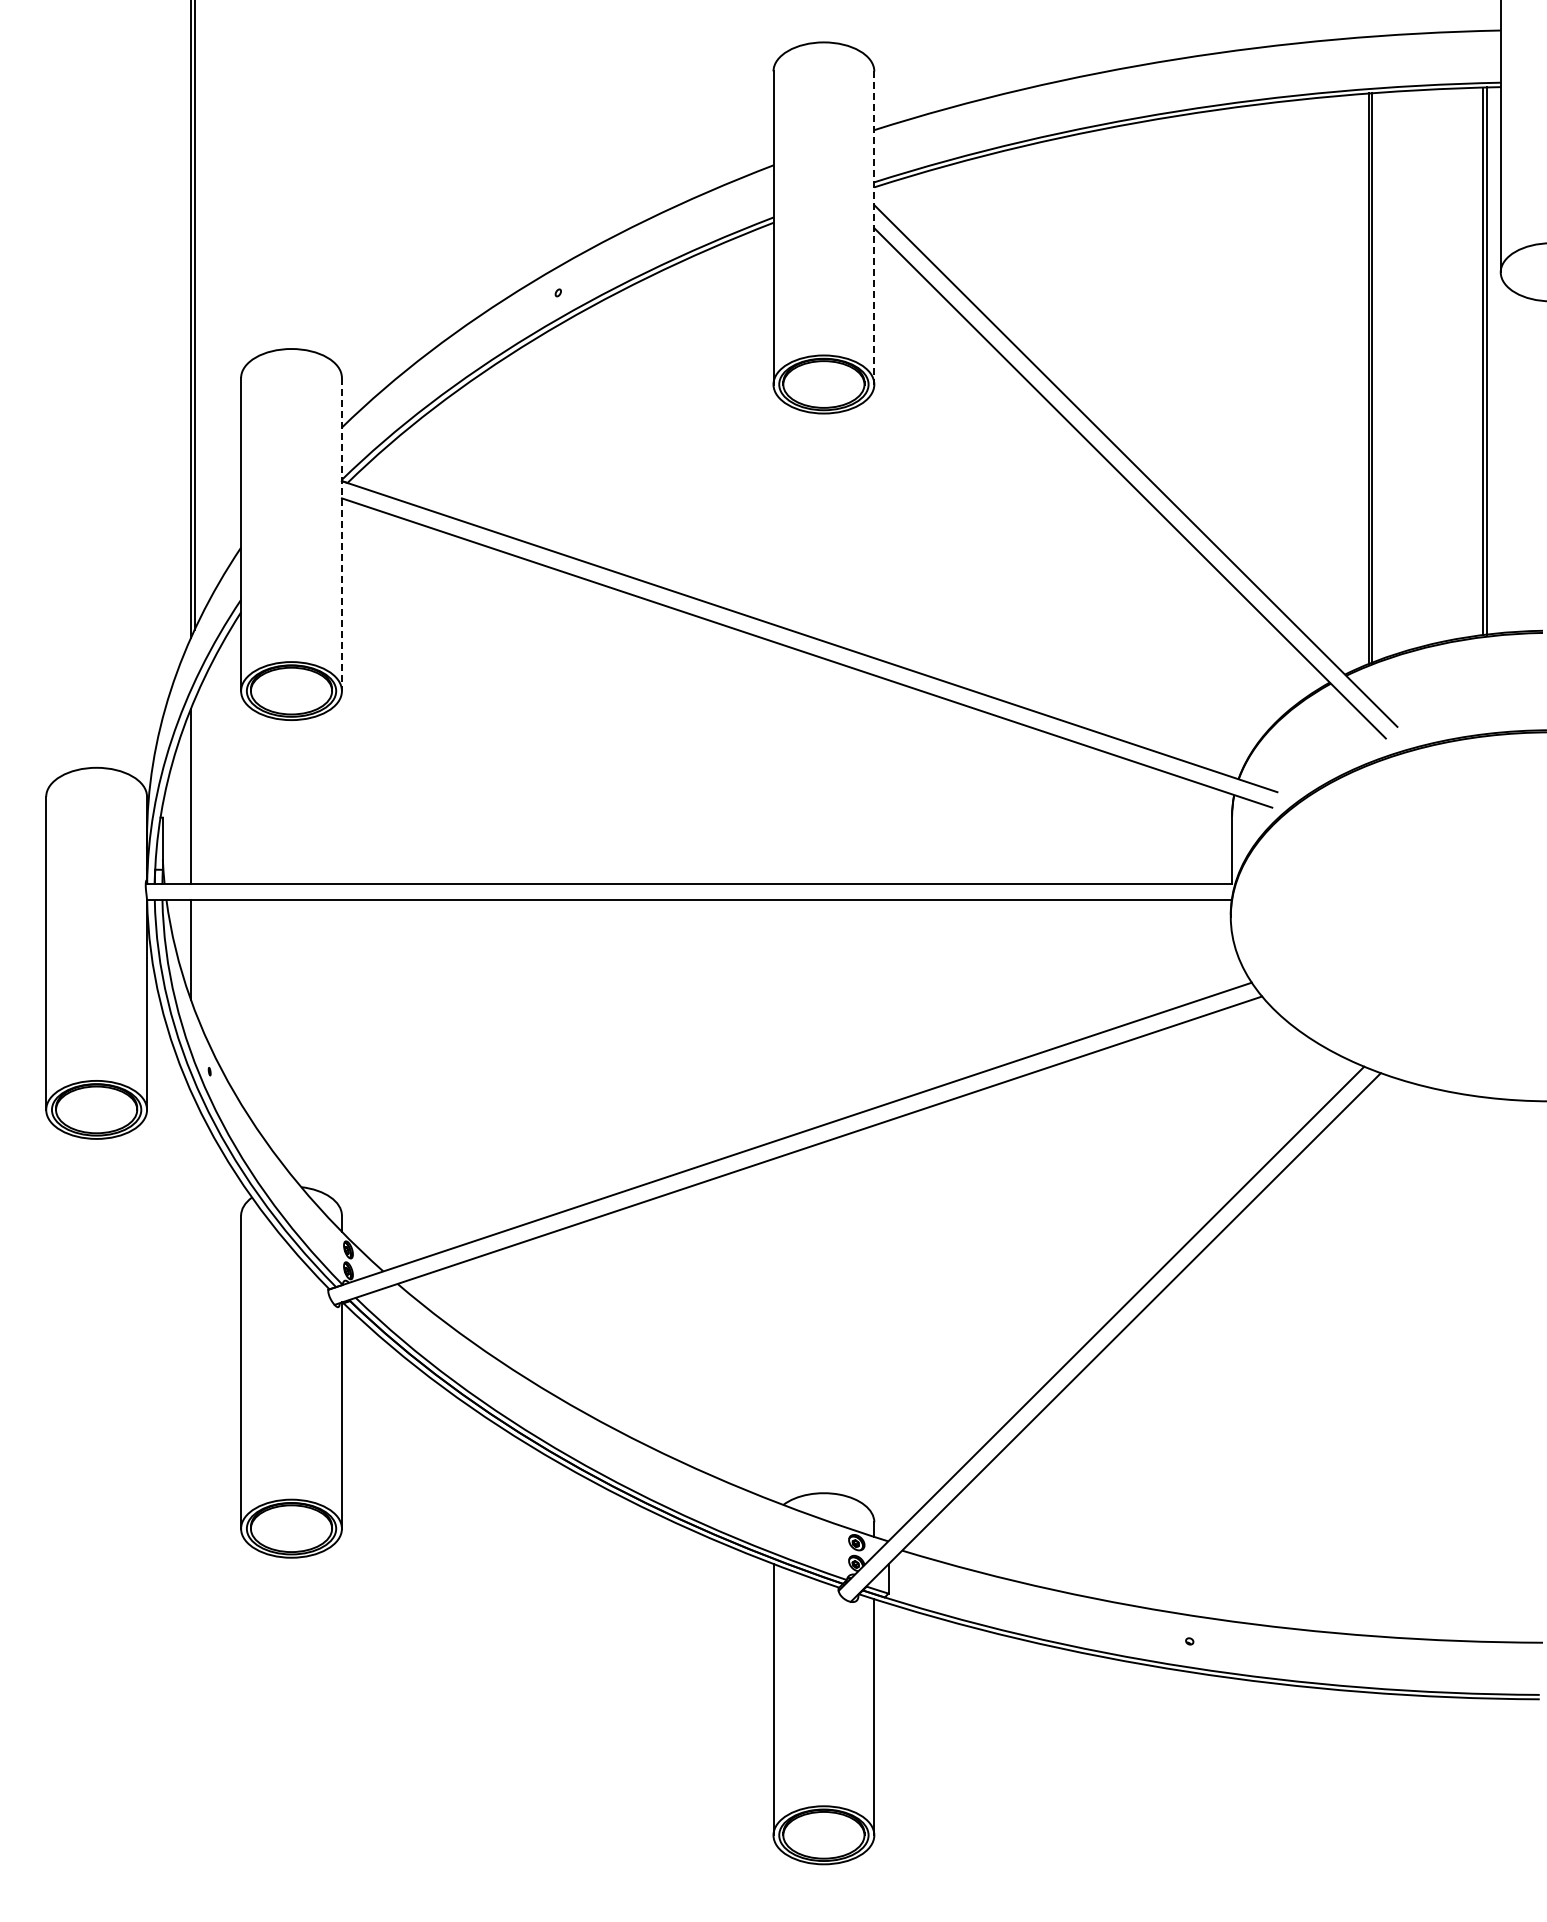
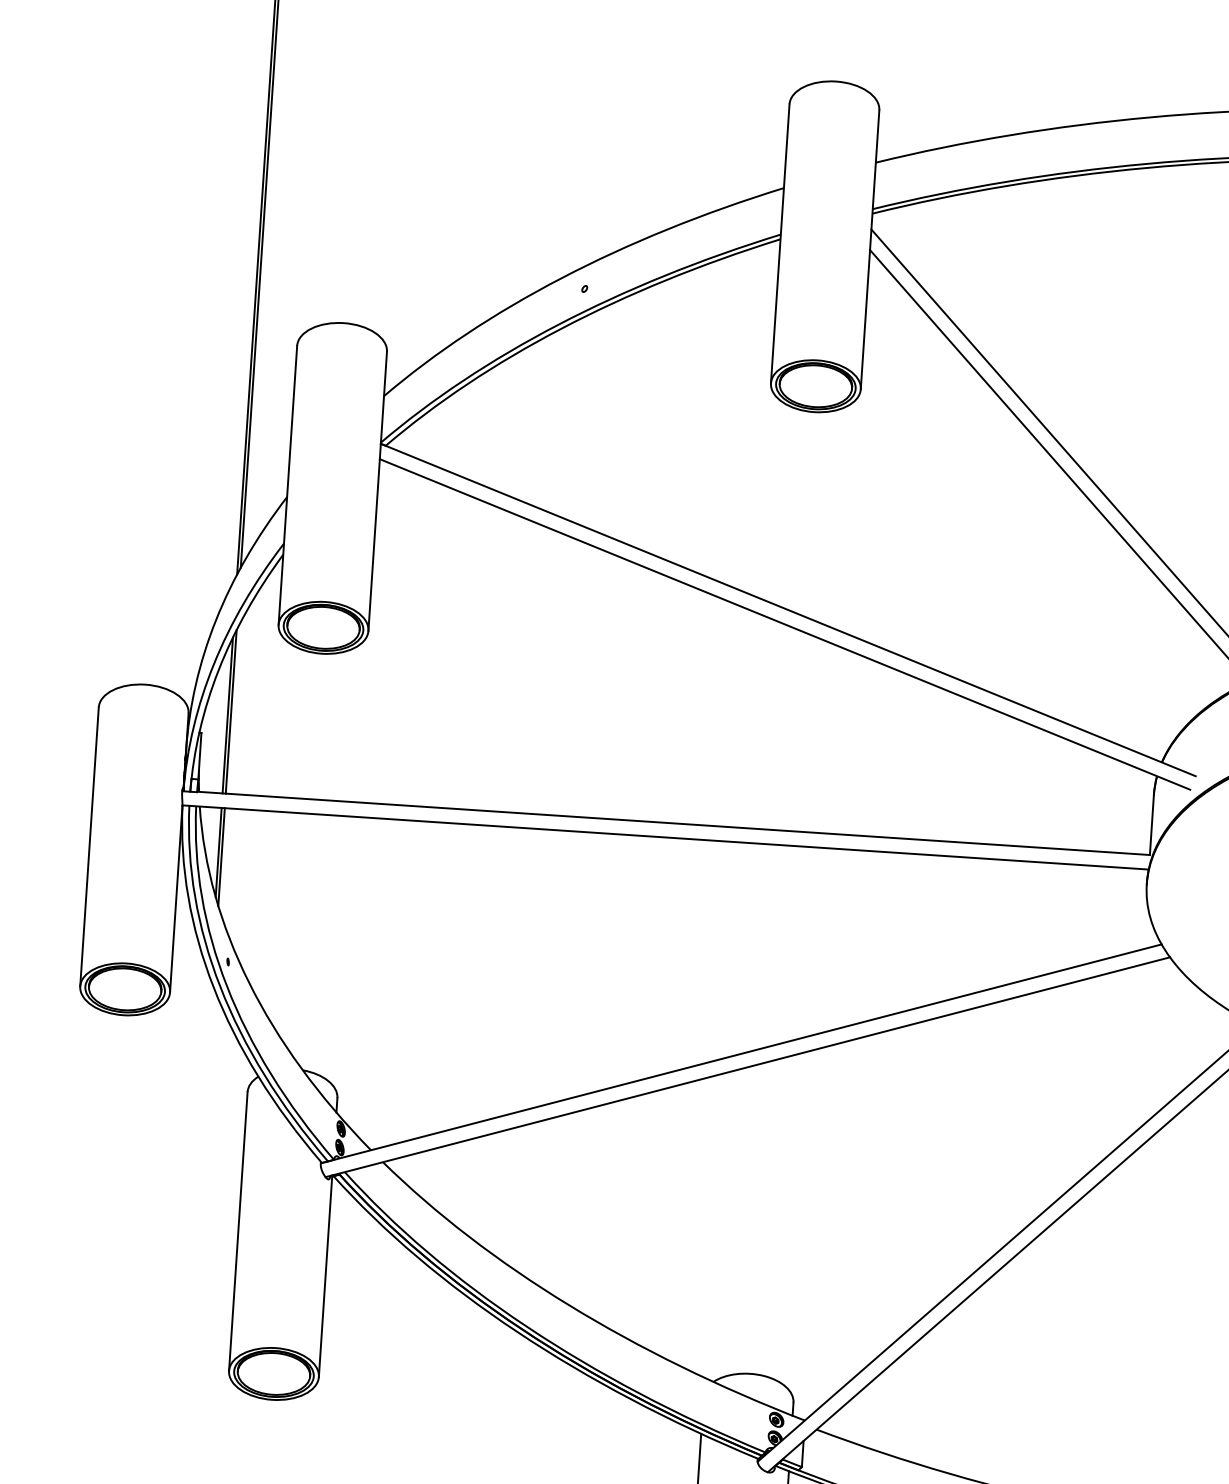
line: (874, 227) -> (870, 249), dashed -> solid
line: (341, 534) -> (377, 491), dashed -> solid
line: (194, 791) -> (231, 711), added
line: (194, 954) -> (221, 856), added

